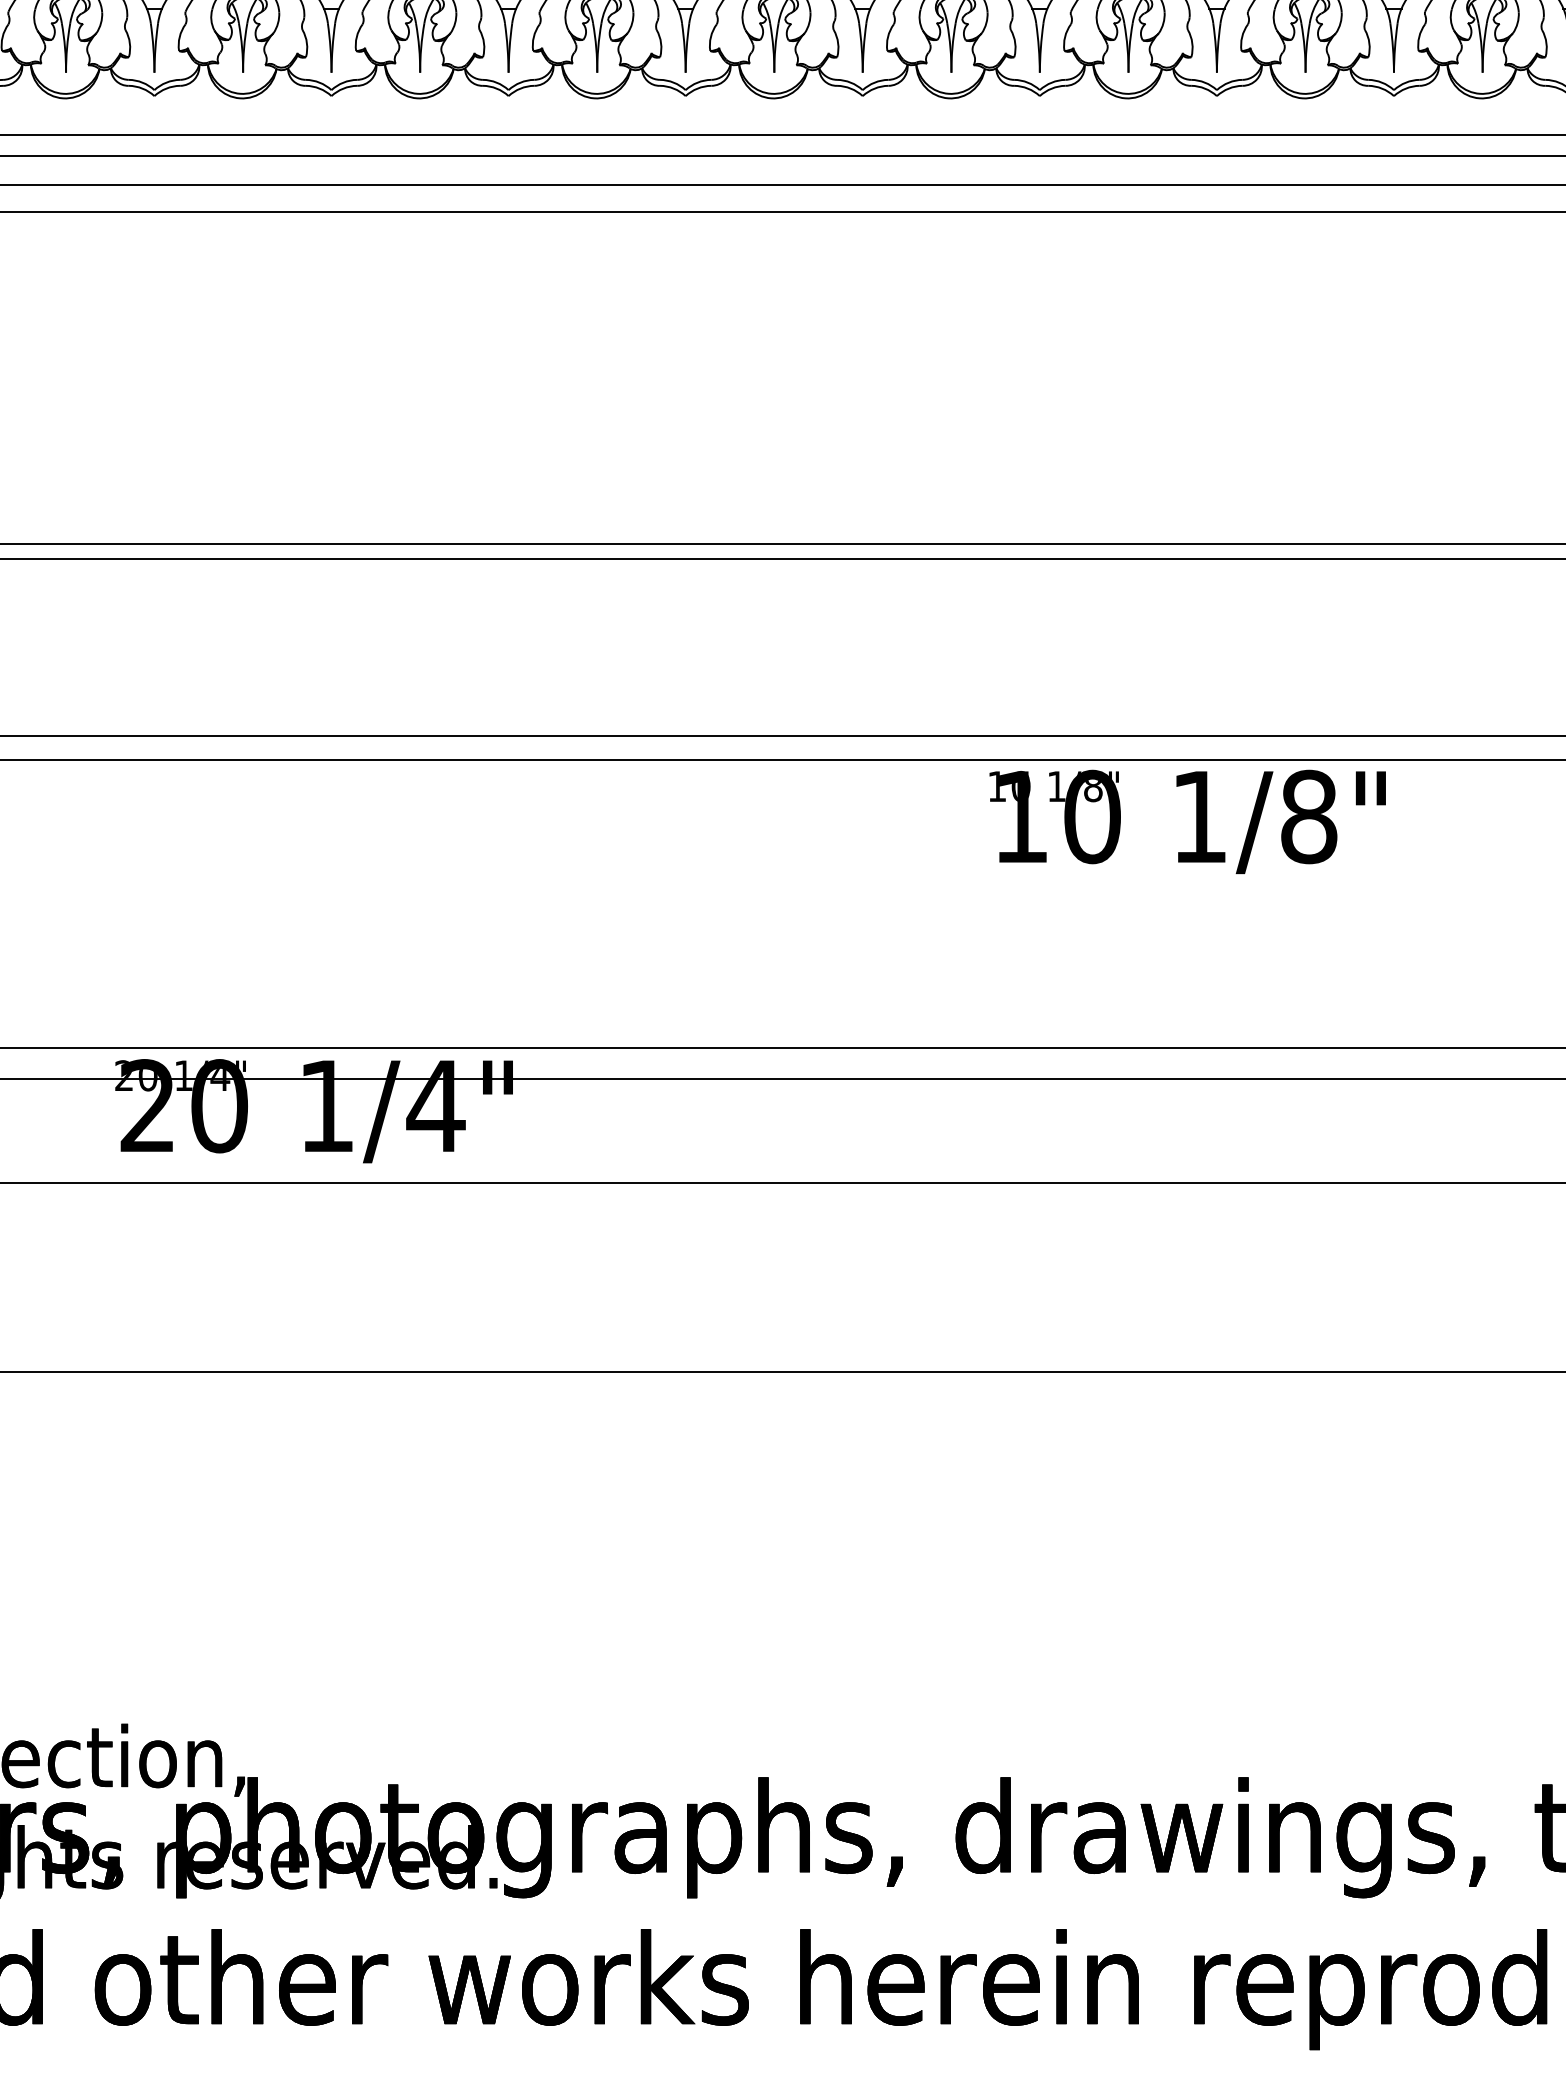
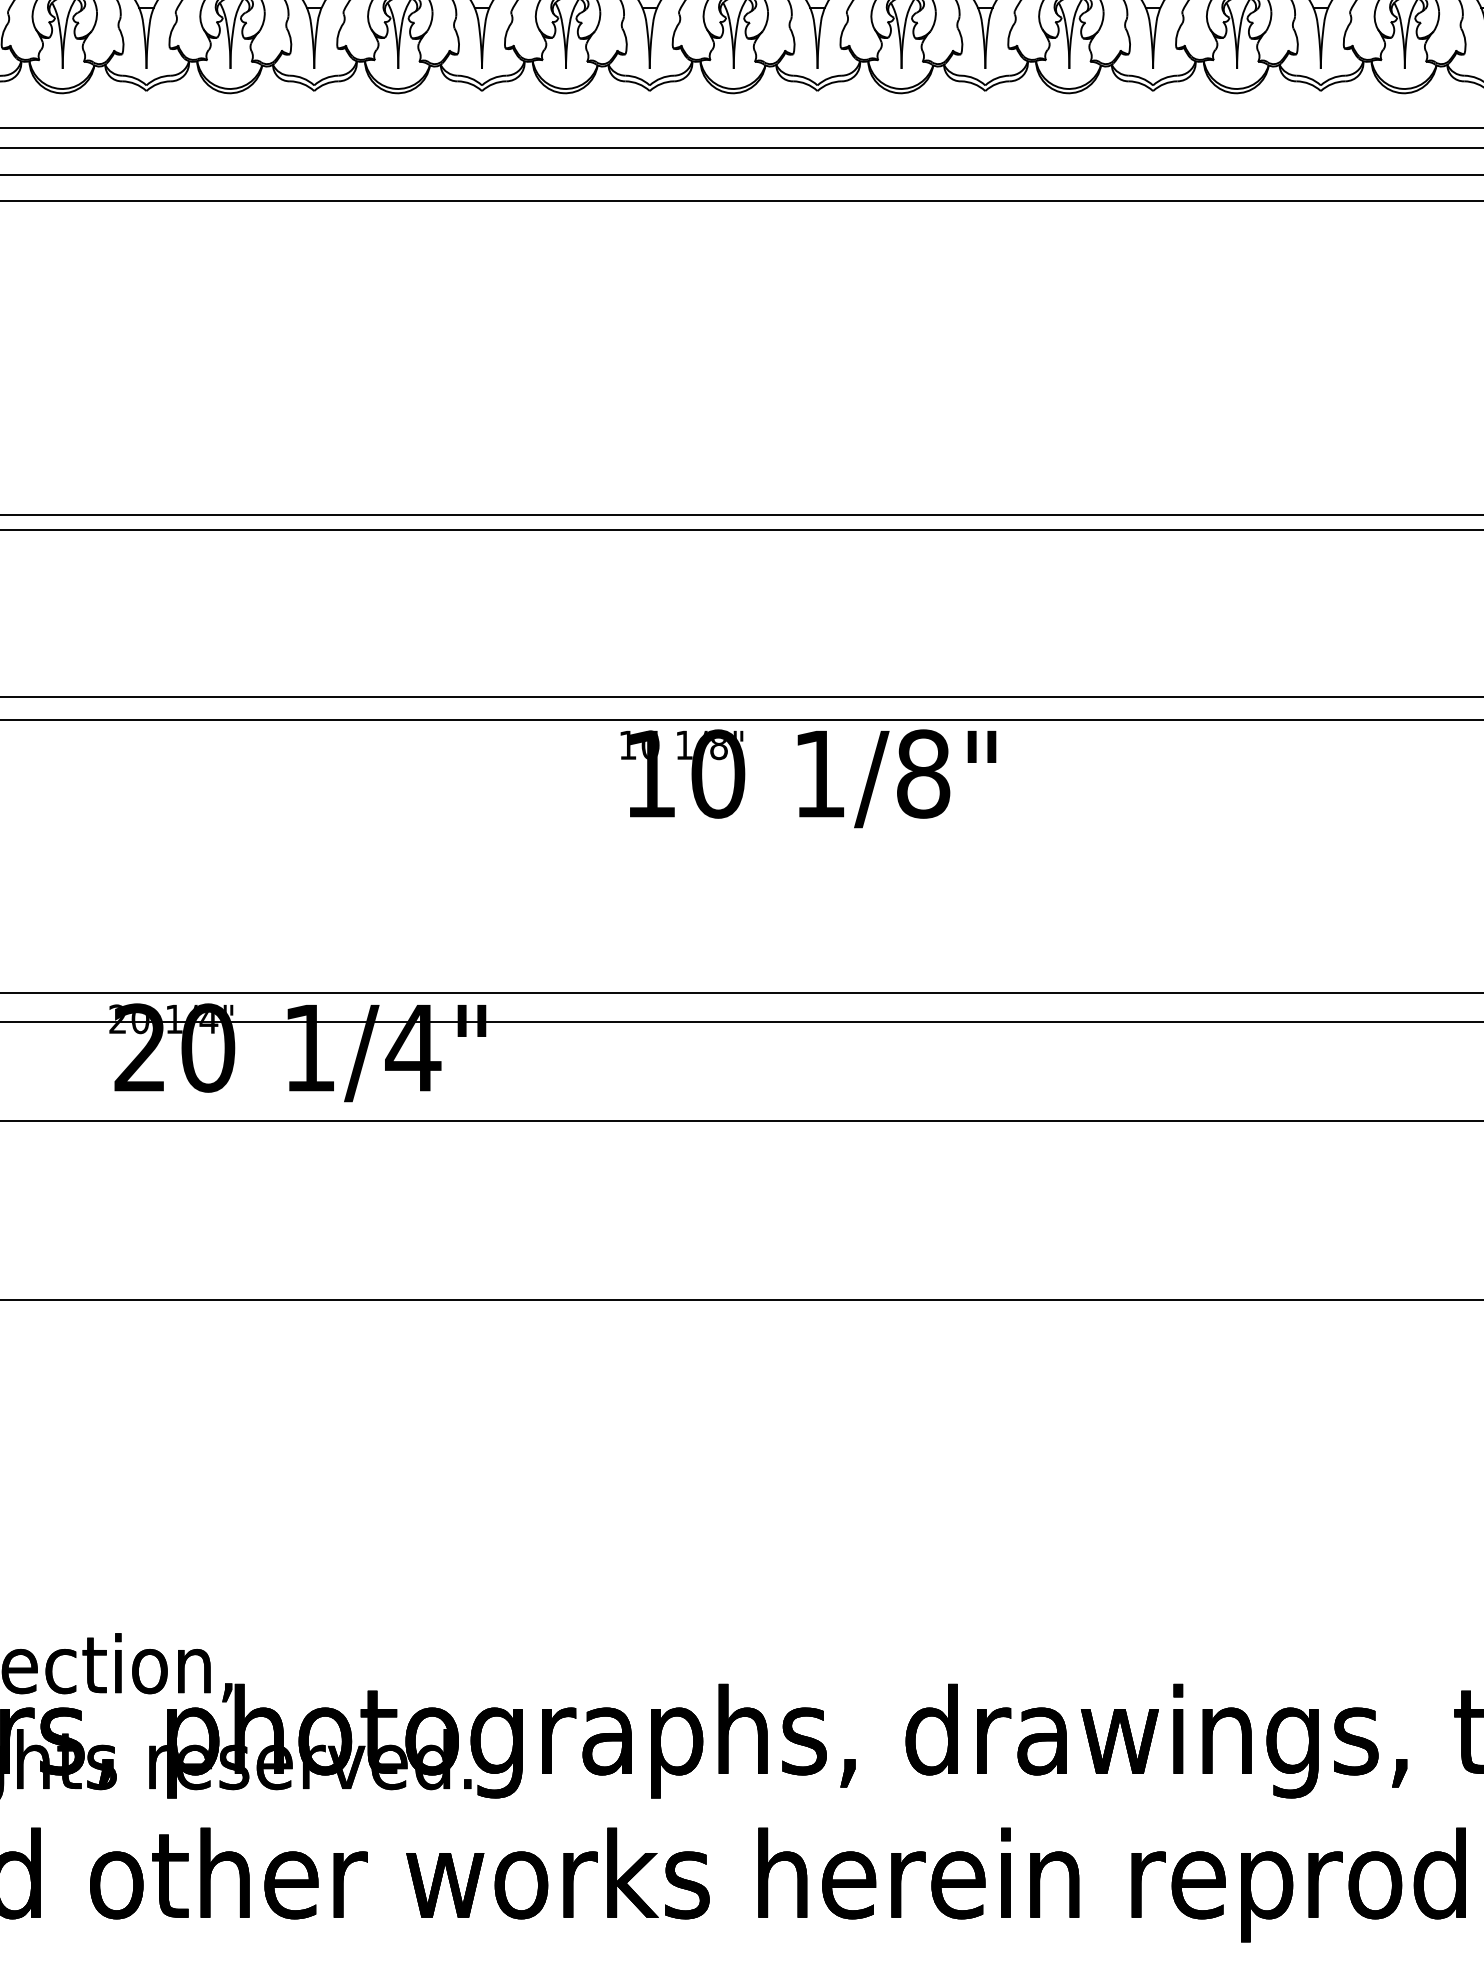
text: (1187, 821) -> (808, 778), moved

